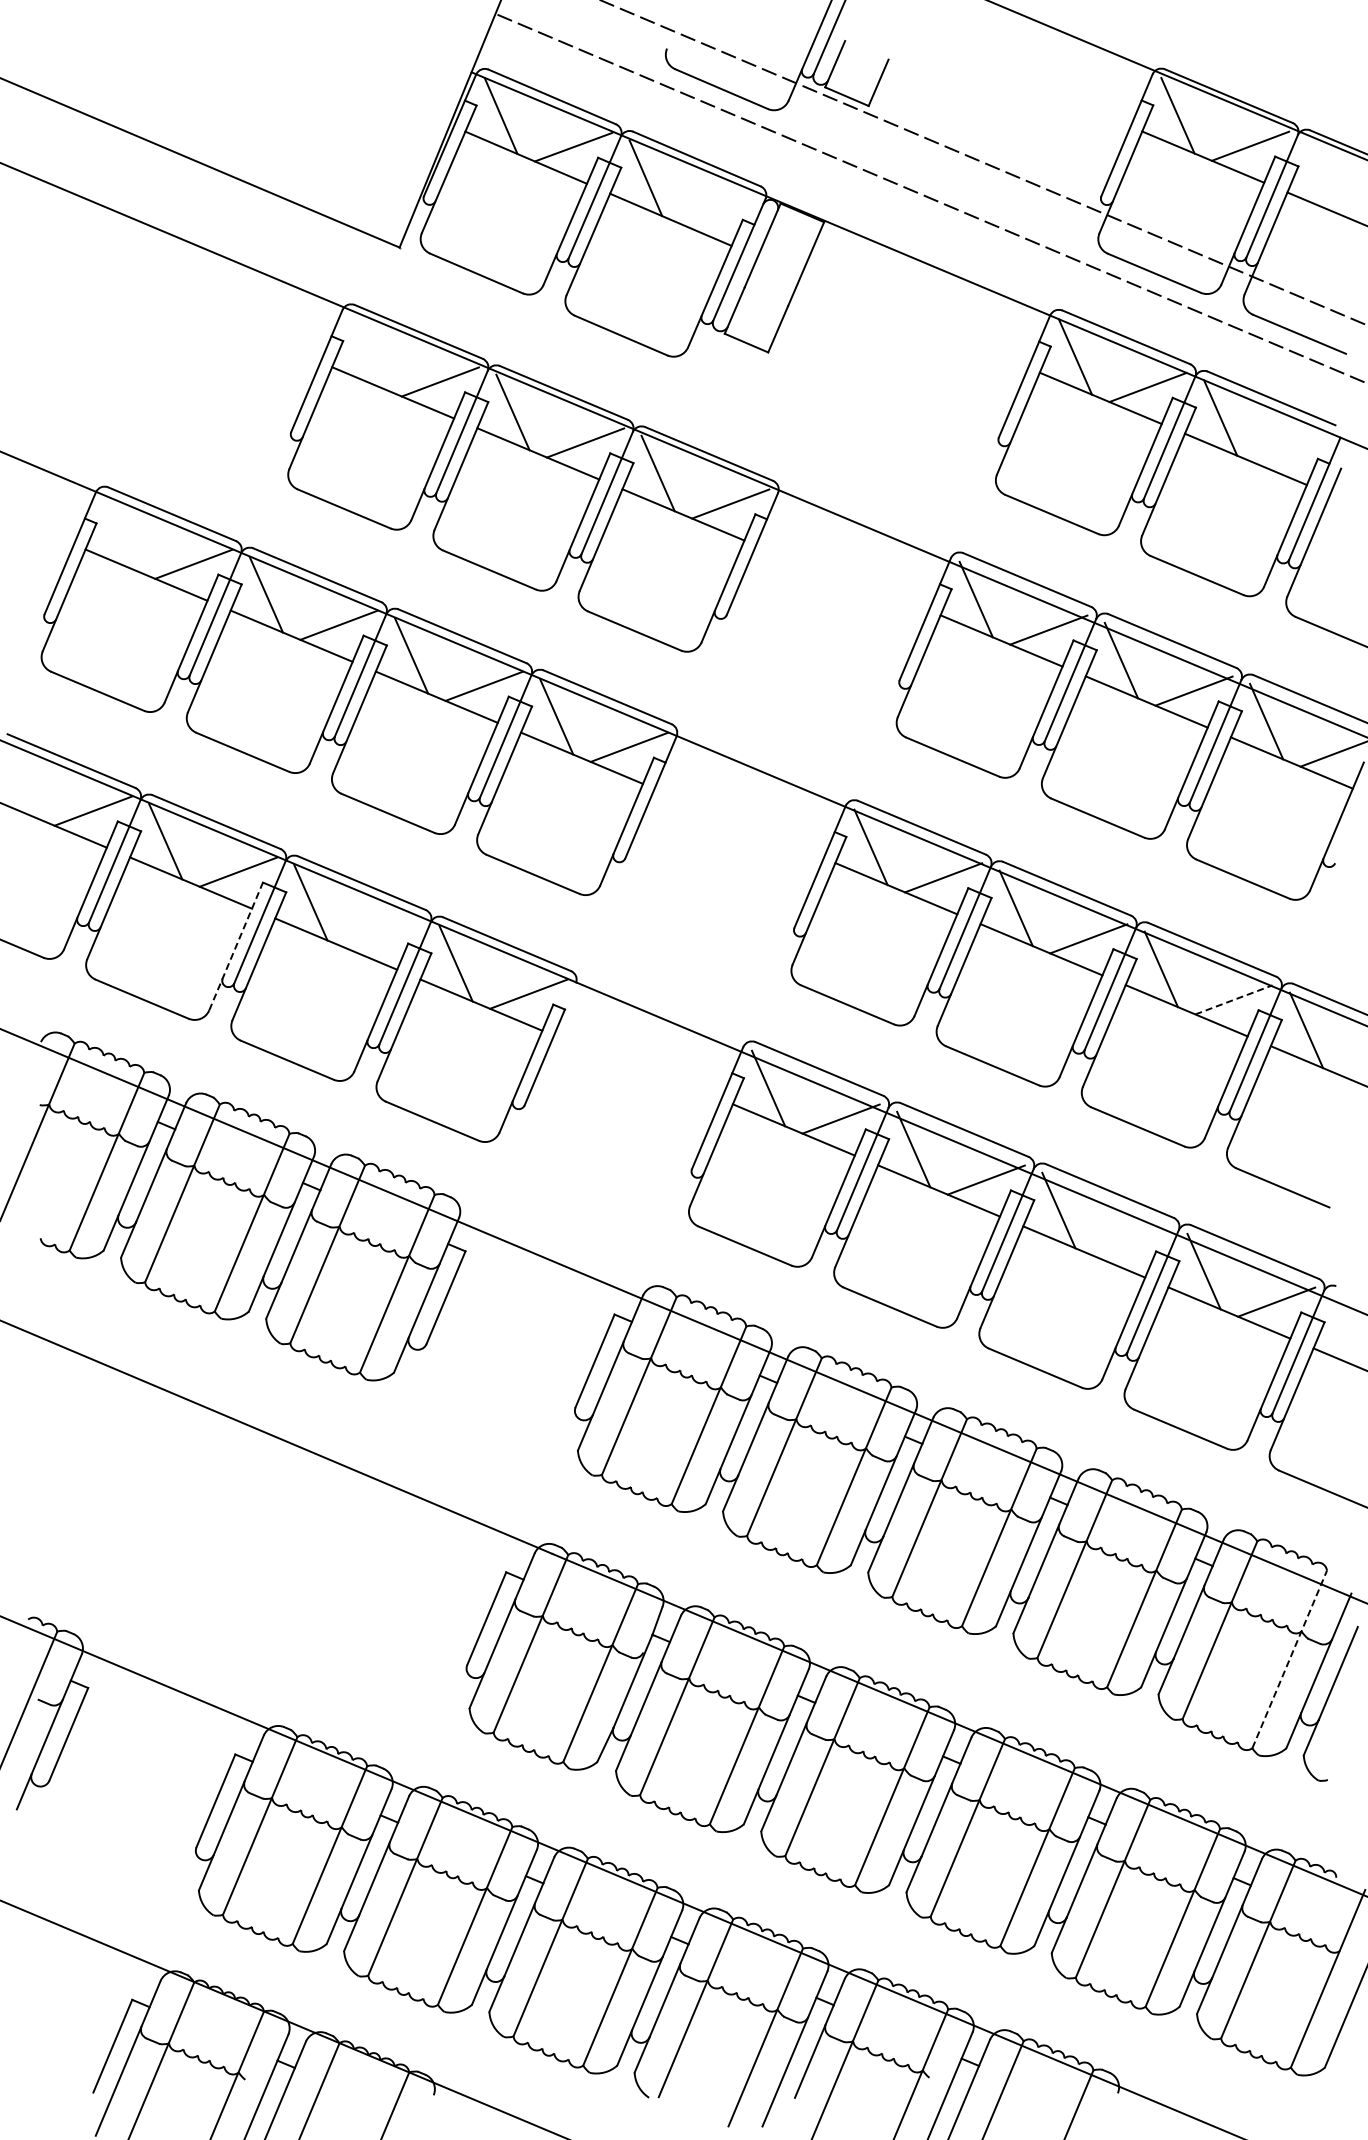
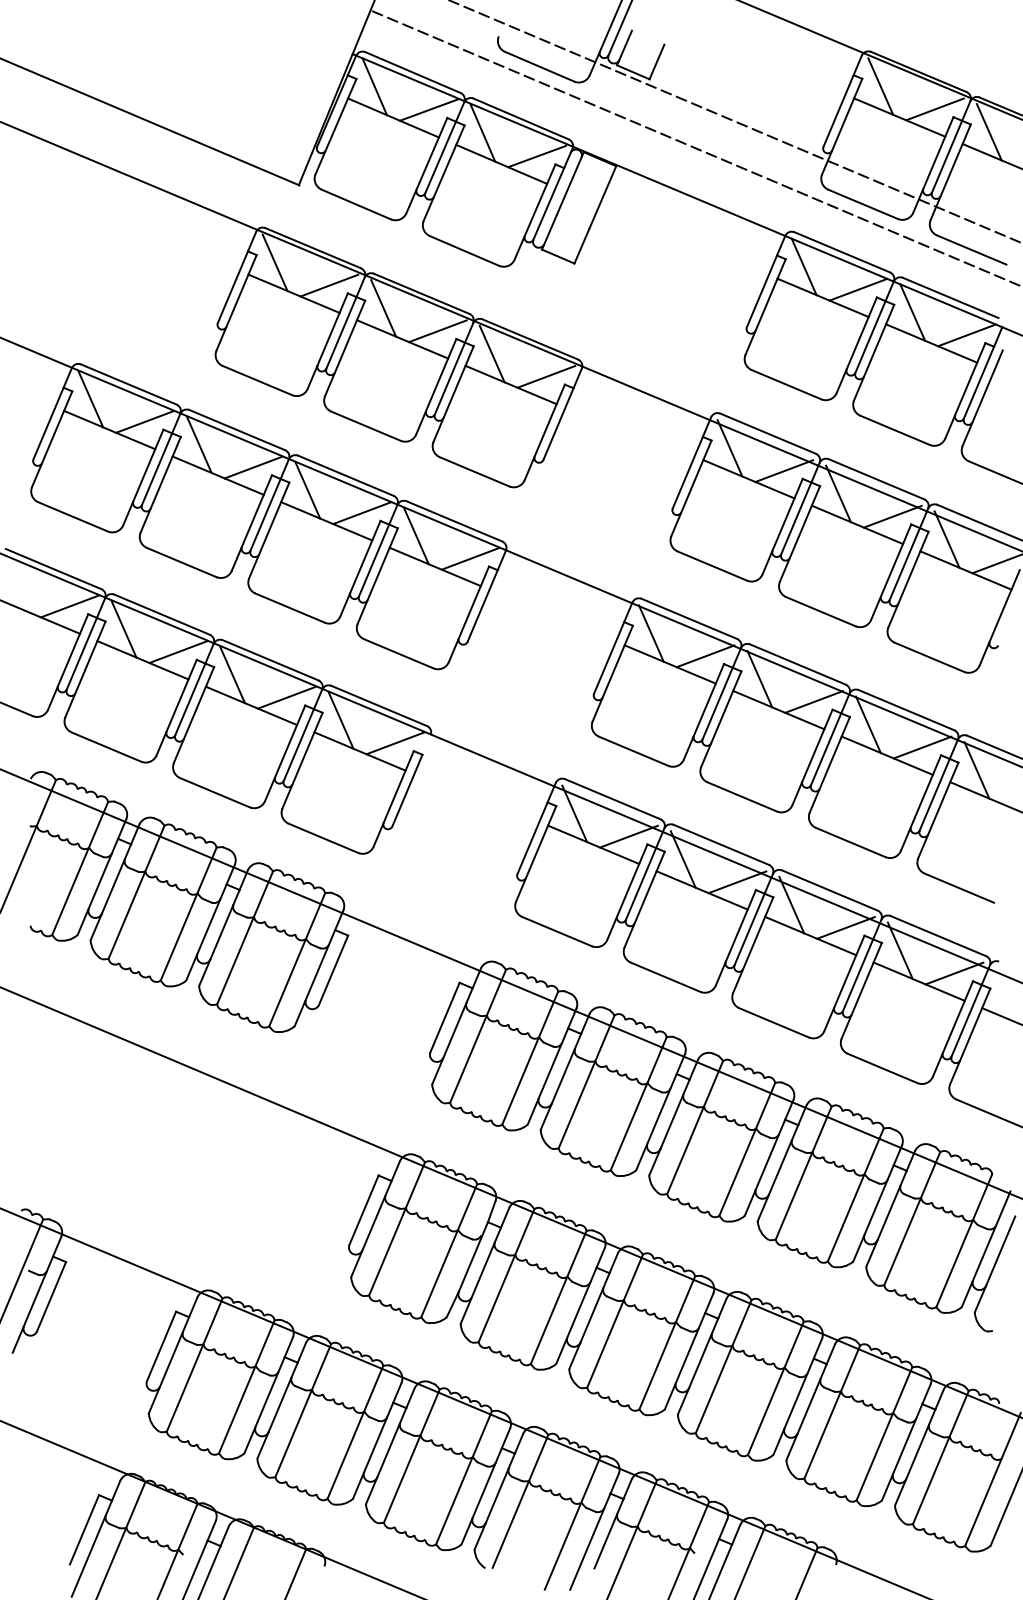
line: (1322, 176) -> (988, 132), added
line: (717, 209) -> (536, 156), added
line: (367, 351) -> (274, 262), added
line: (1292, 448) -> (966, 335), added
line: (120, 533) -> (90, 398), added
line: (383, 932) -> (286, 697), added
line: (236, 946) -> (176, 707), dashed -> solid
line: (1234, 999) -> (923, 747), dashed -> solid
line: (1131, 1240) -> (846, 927), added
line: (1289, 1658) -> (964, 1239), dashed -> solid

